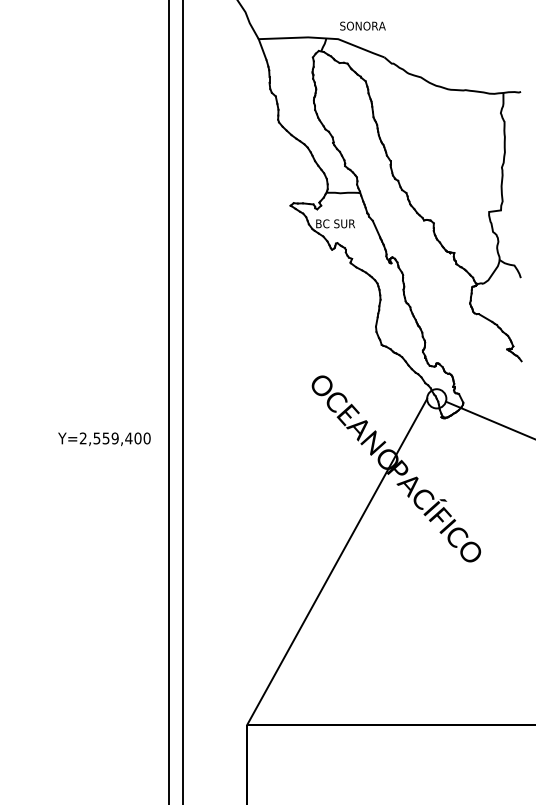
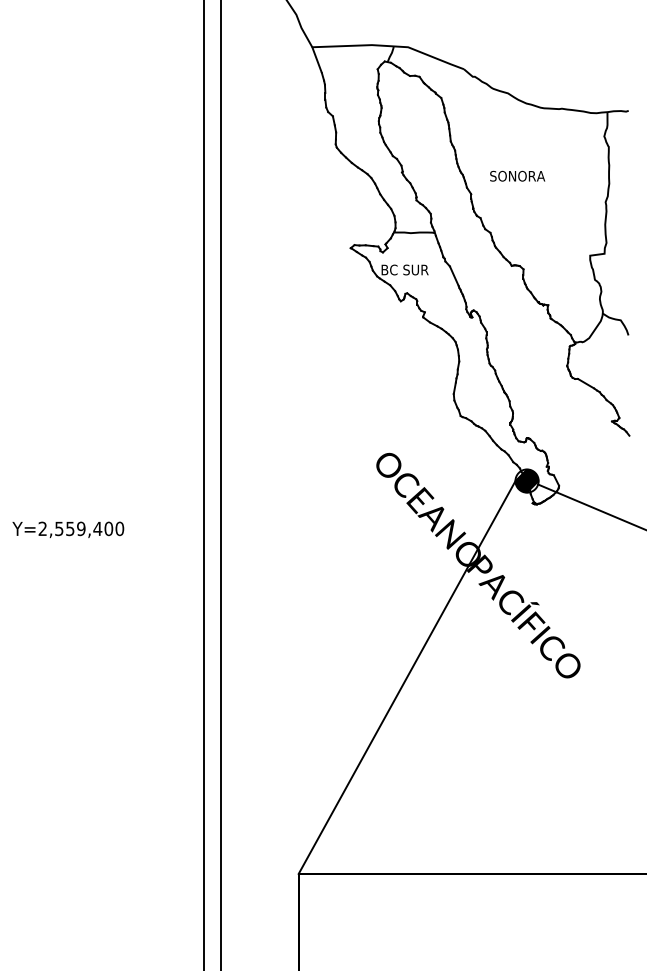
text: (362, 25) -> (517, 175), moved
hatch: (436, 398) -> (526, 480), added
text: (104, 439) -> (68, 530), moved

